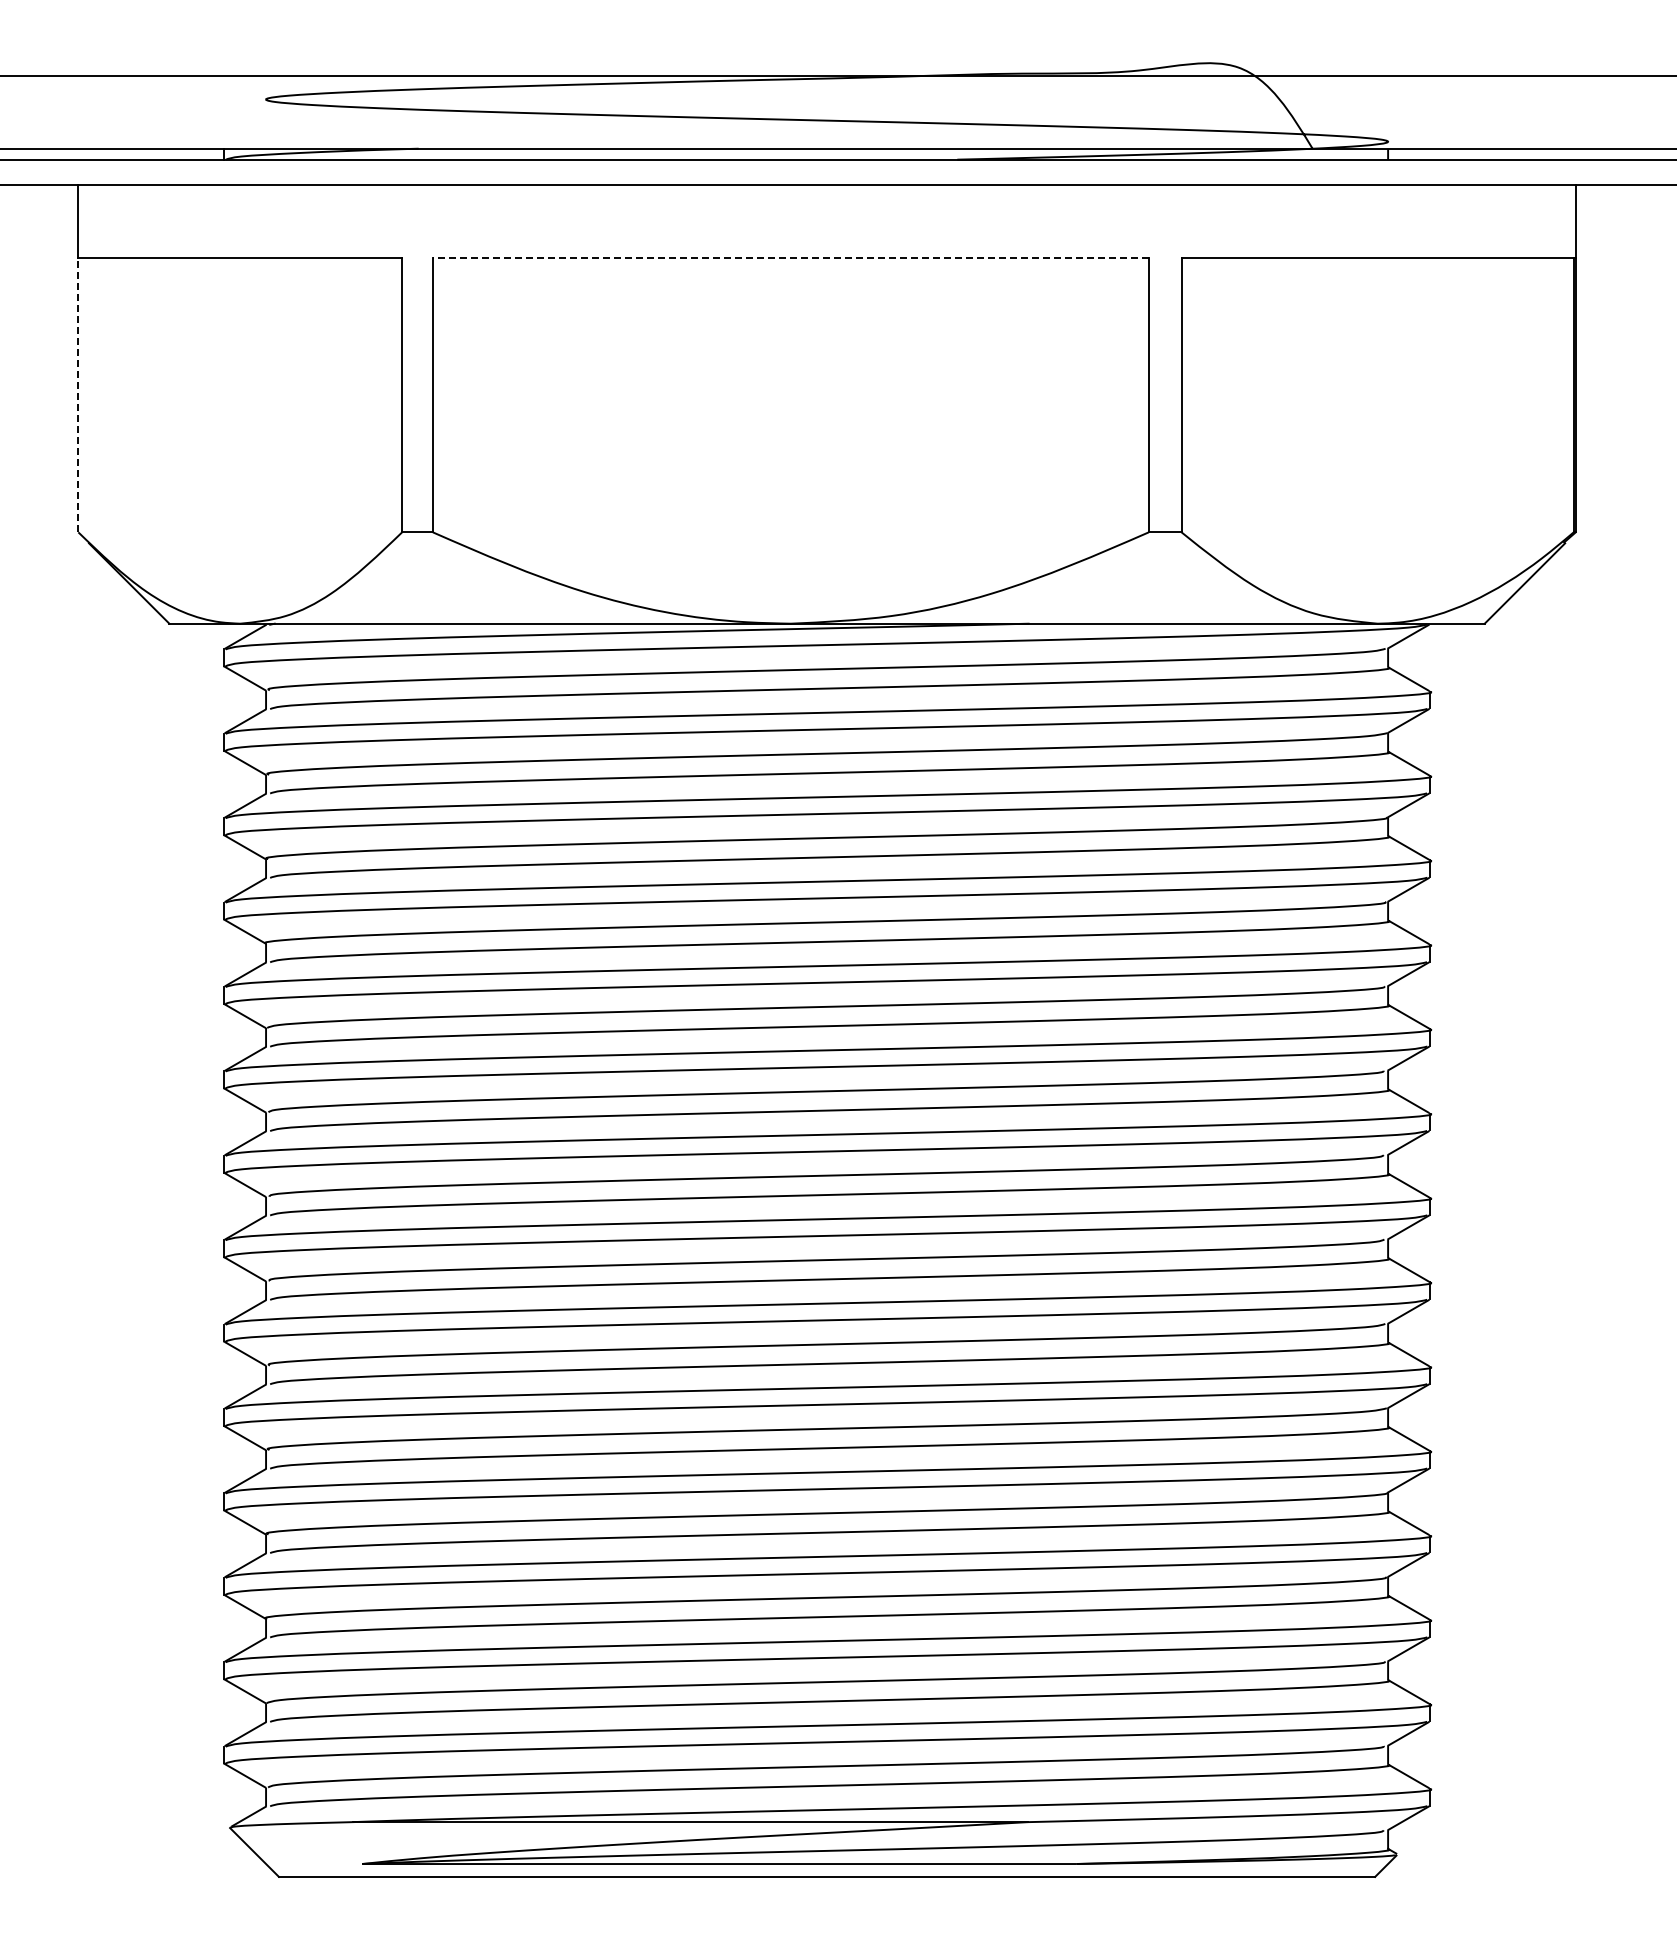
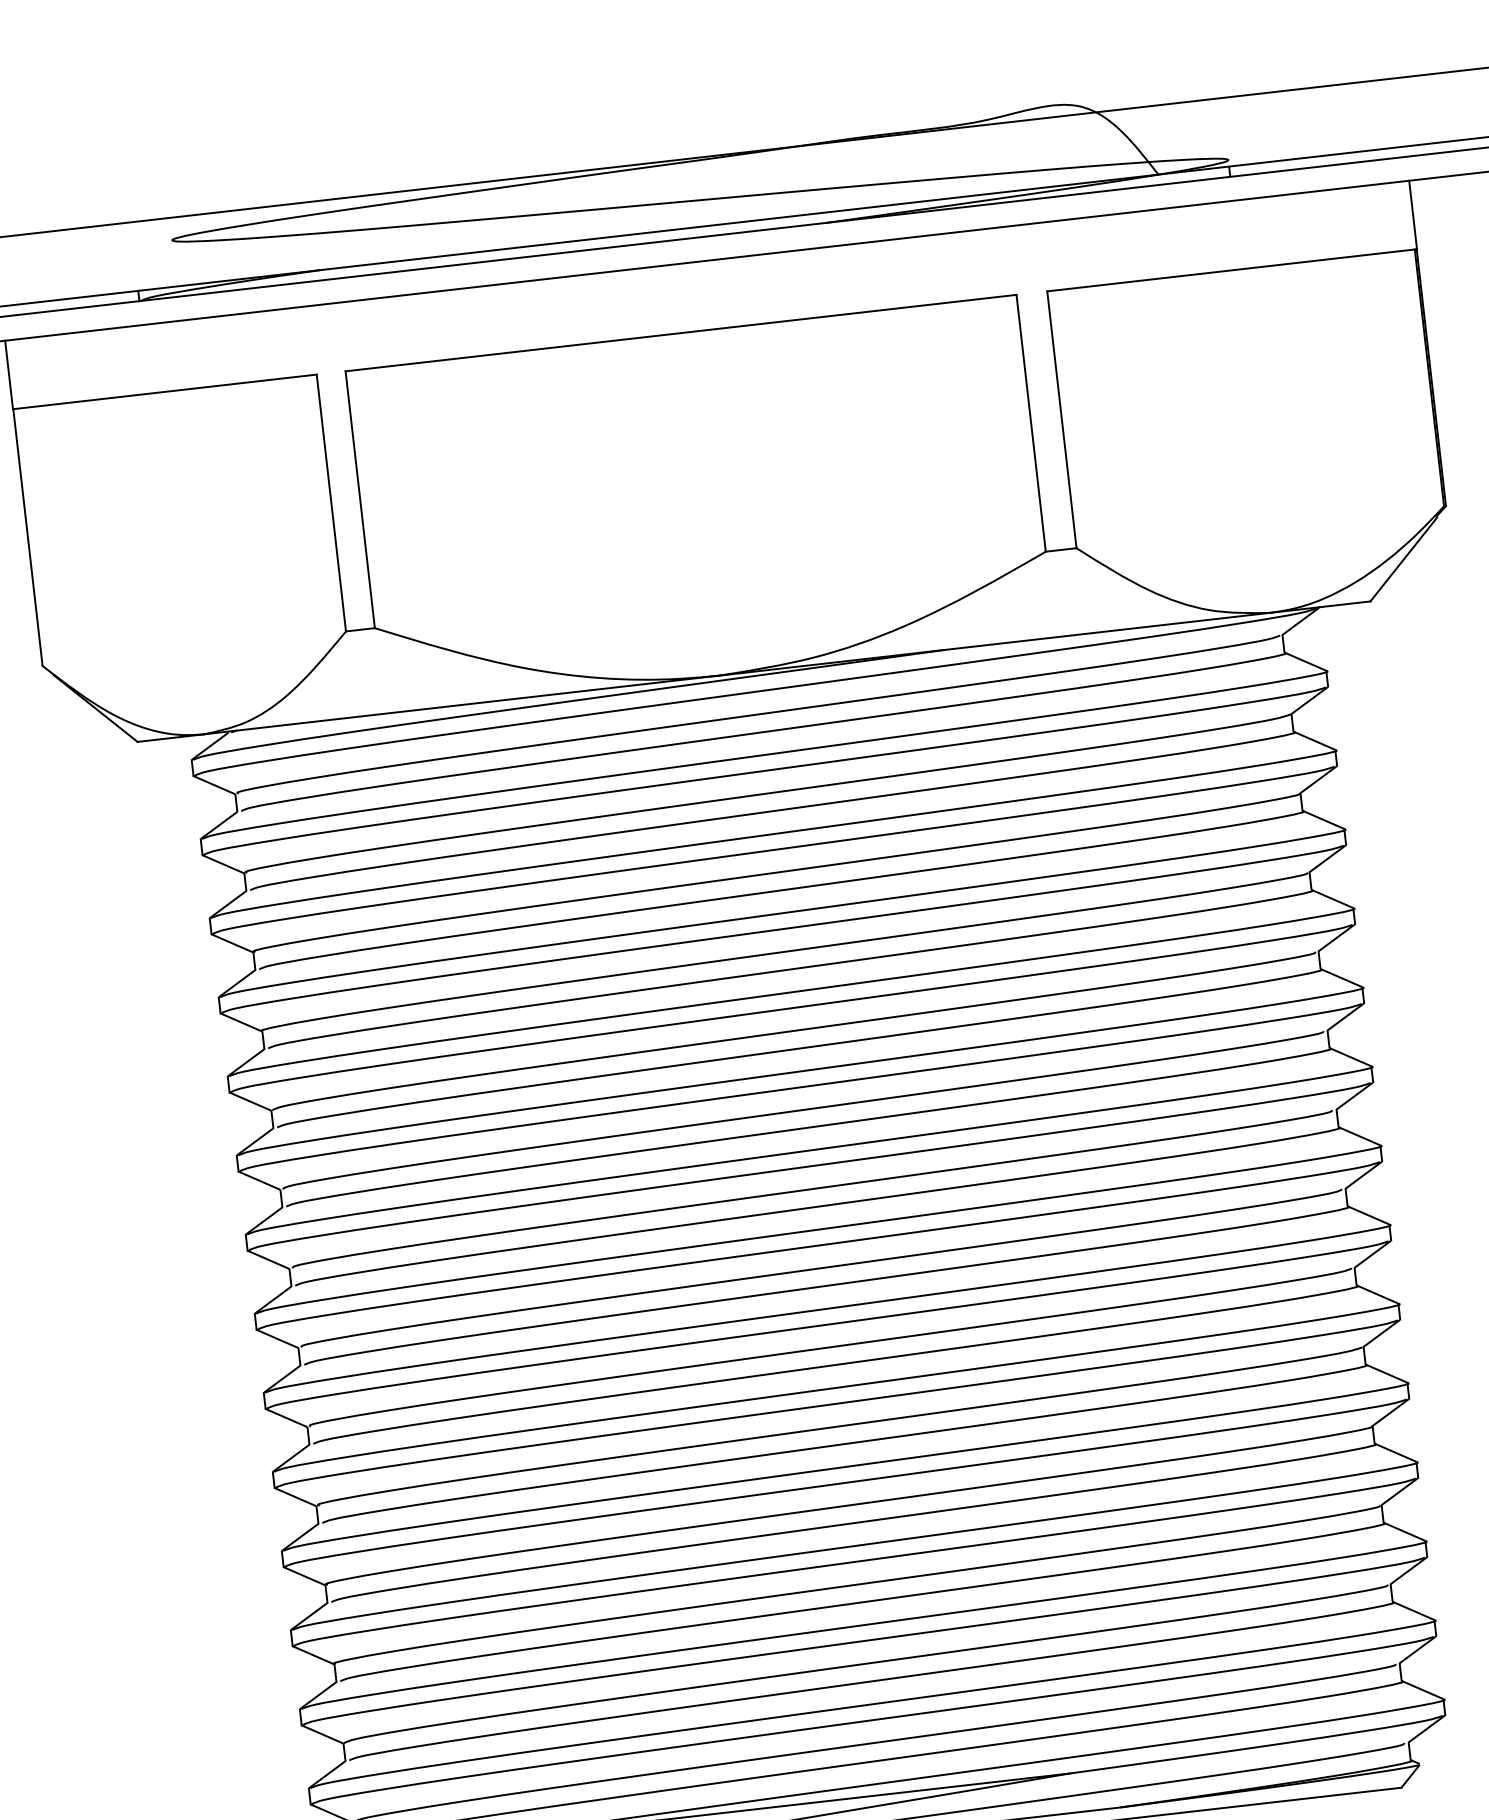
line: (790, 258) -> (680, 333), dashed -> solid
line: (78, 394) -> (27, 536), dashed -> solid

